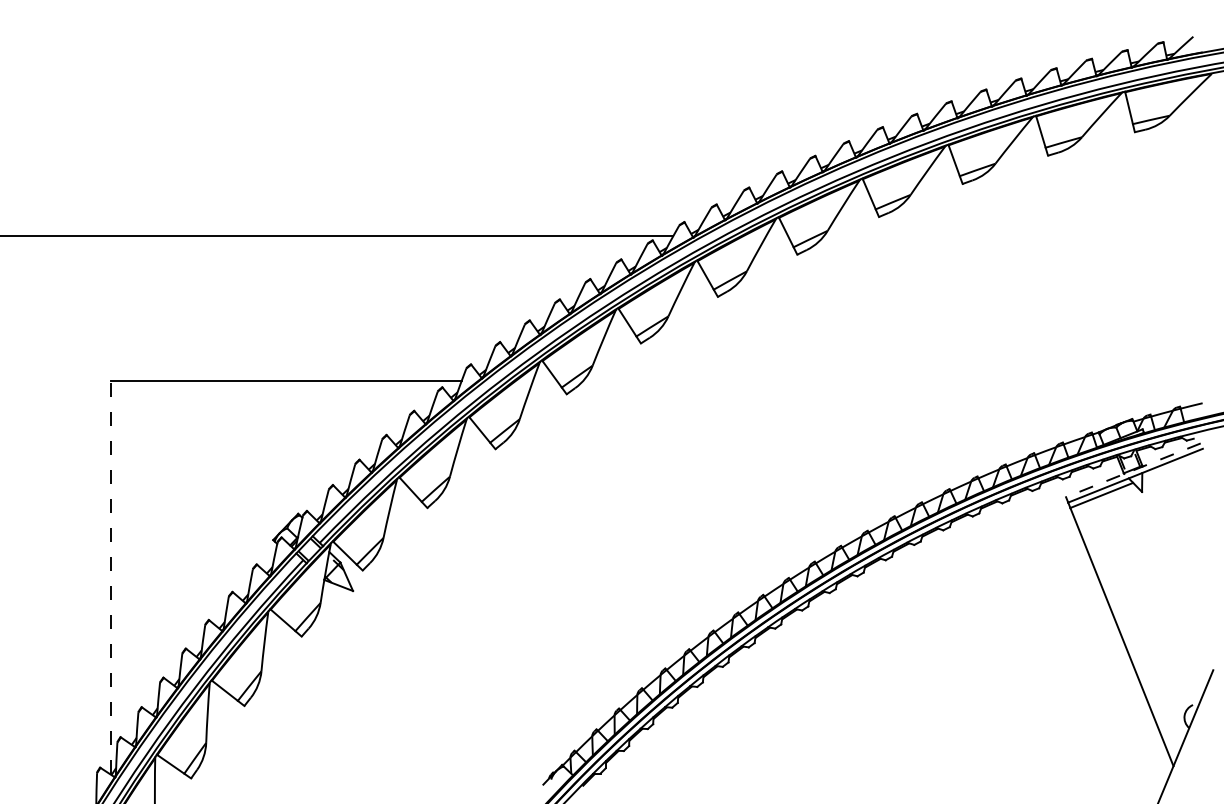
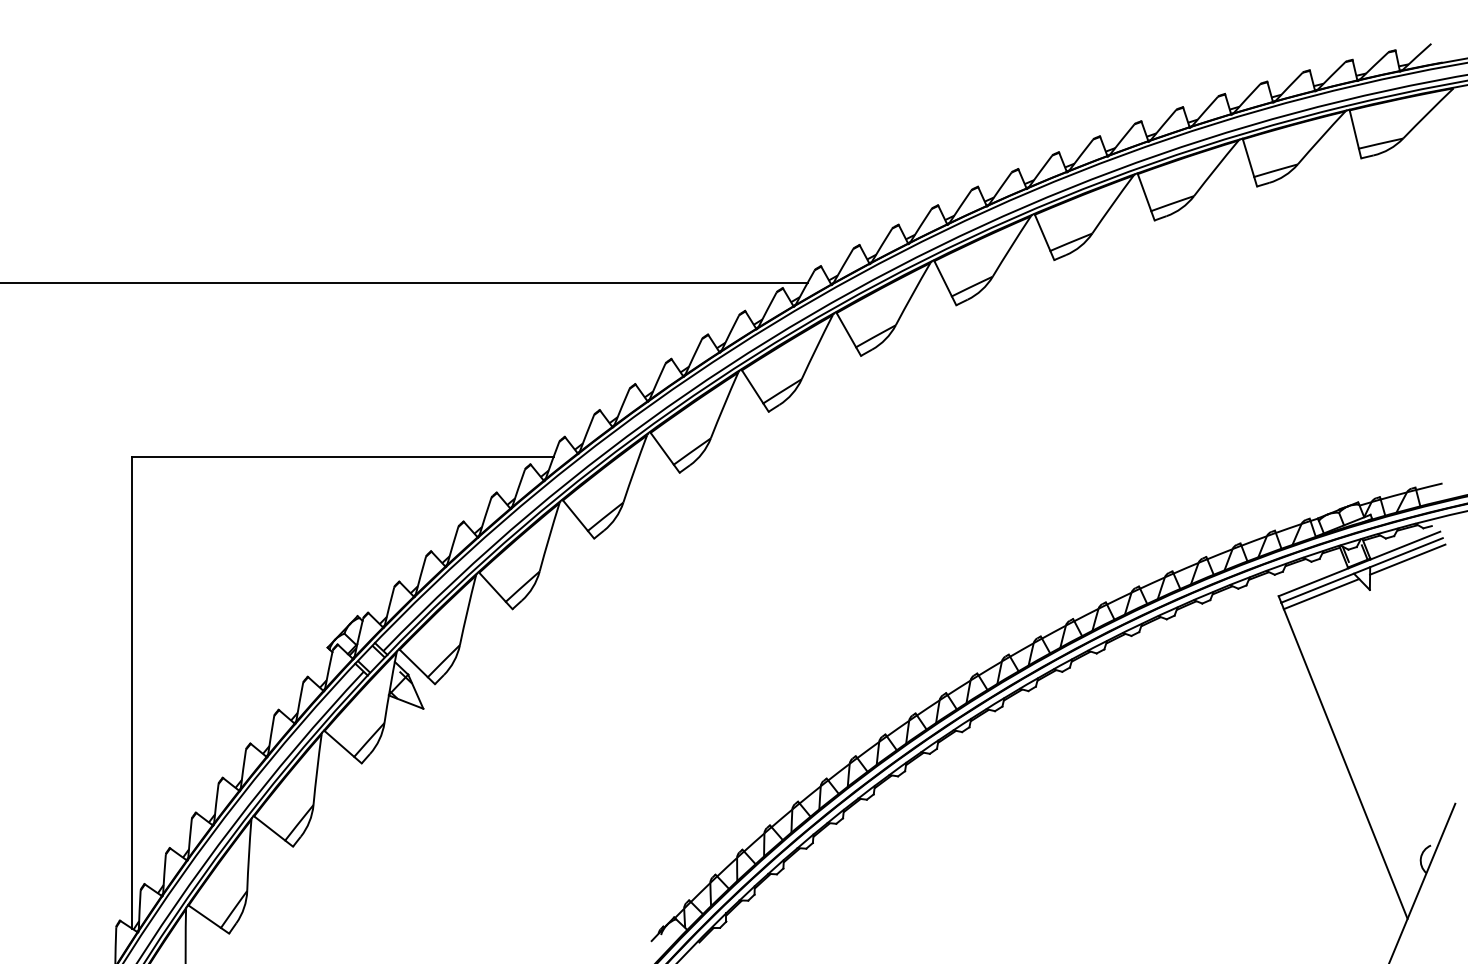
line: (1173, 466) -> (1407, 559), added
line: (1133, 469) -> (1359, 563), dashed -> solid
line: (110, 577) -> (132, 692), dashed -> solid

